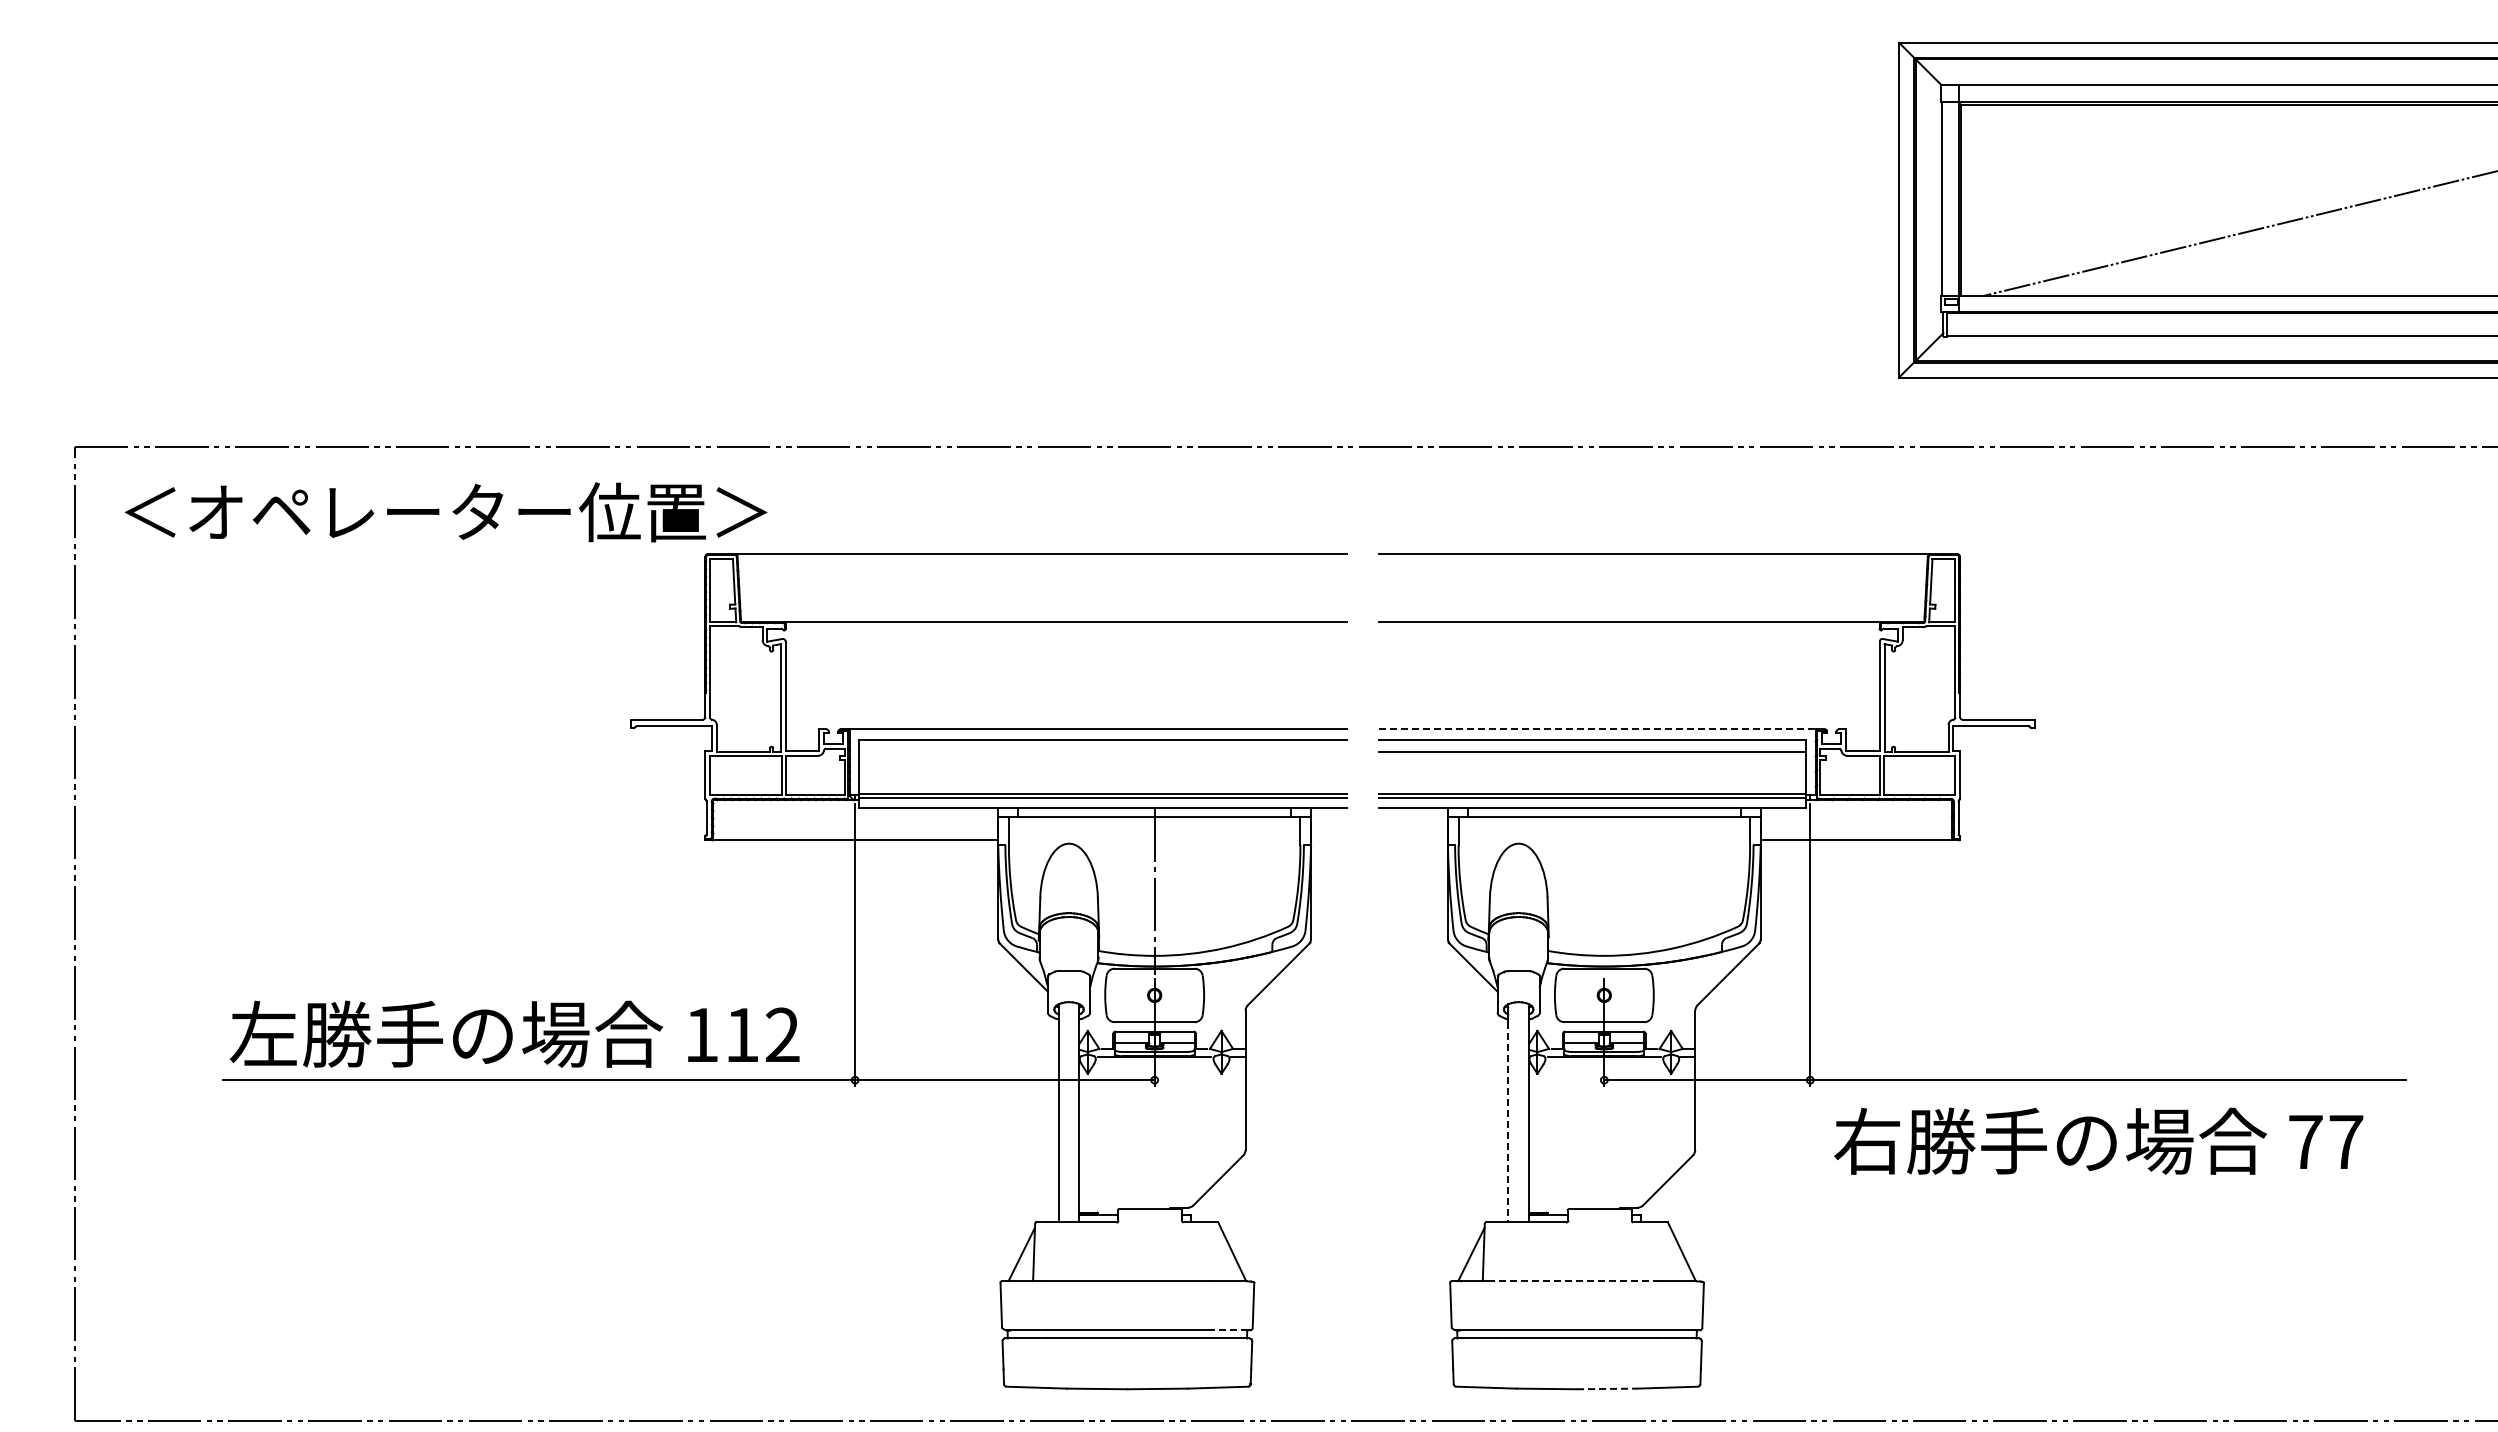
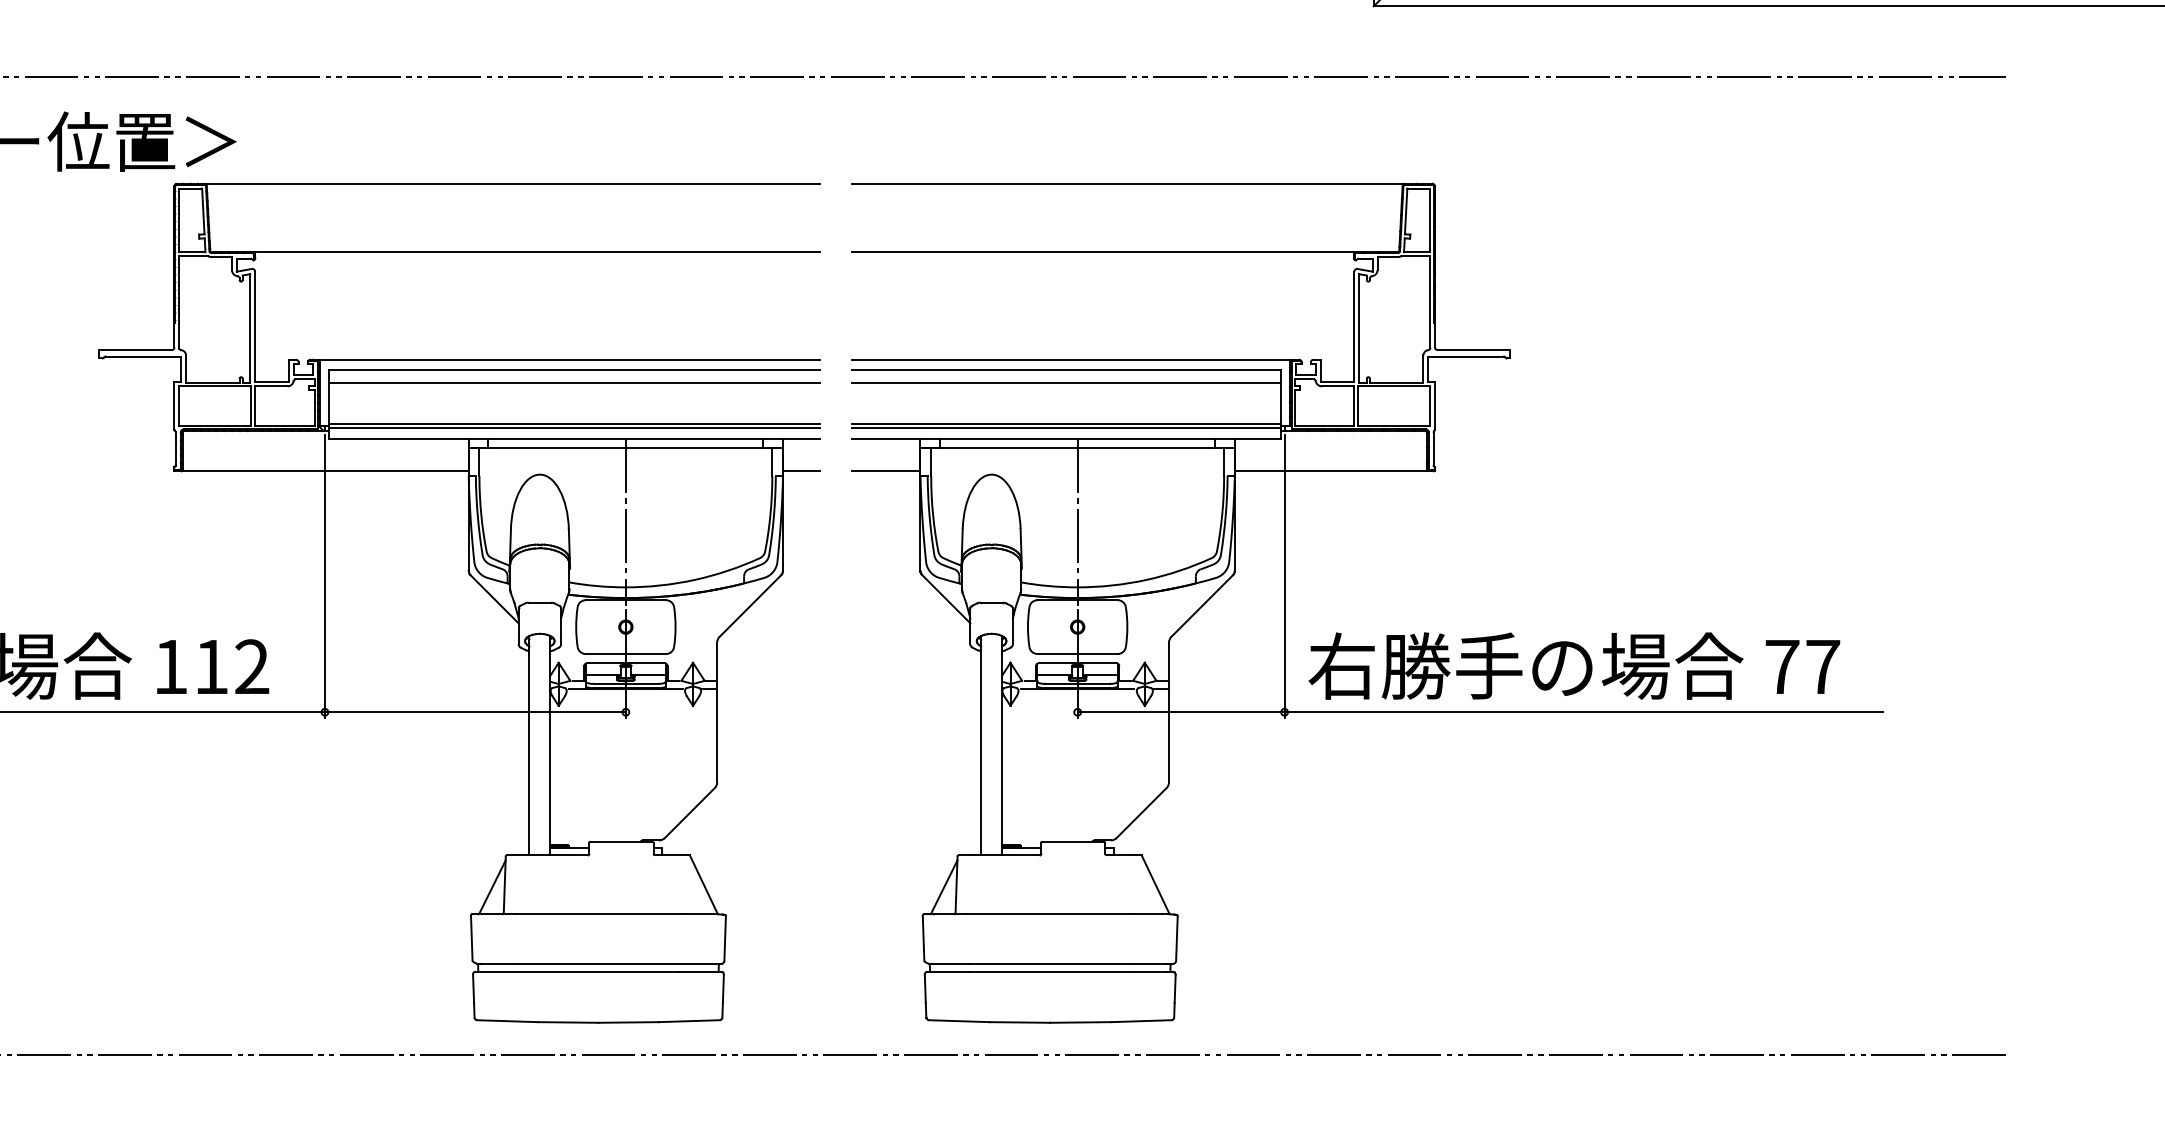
line: (1598, 729) -> (1071, 359), dashed -> solid
line: (1103, 752) -> (574, 383), added
line: (1329, 840) -> (801, 471), added
line: (1413, 840) -> (885, 471), added
line: (1604, 891) -> (1077, 522), added
line: (1508, 1122) -> (981, 754), dashed -> solid
text: (2098, 1140) -> (1574, 665), moved
line: (1577, 1281) -> (1050, 914), dashed -> solid
line: (1226, 1330) -> (698, 963), dashed -> solid
line: (1607, 1388) -> (1080, 1022), dashed -> solid

